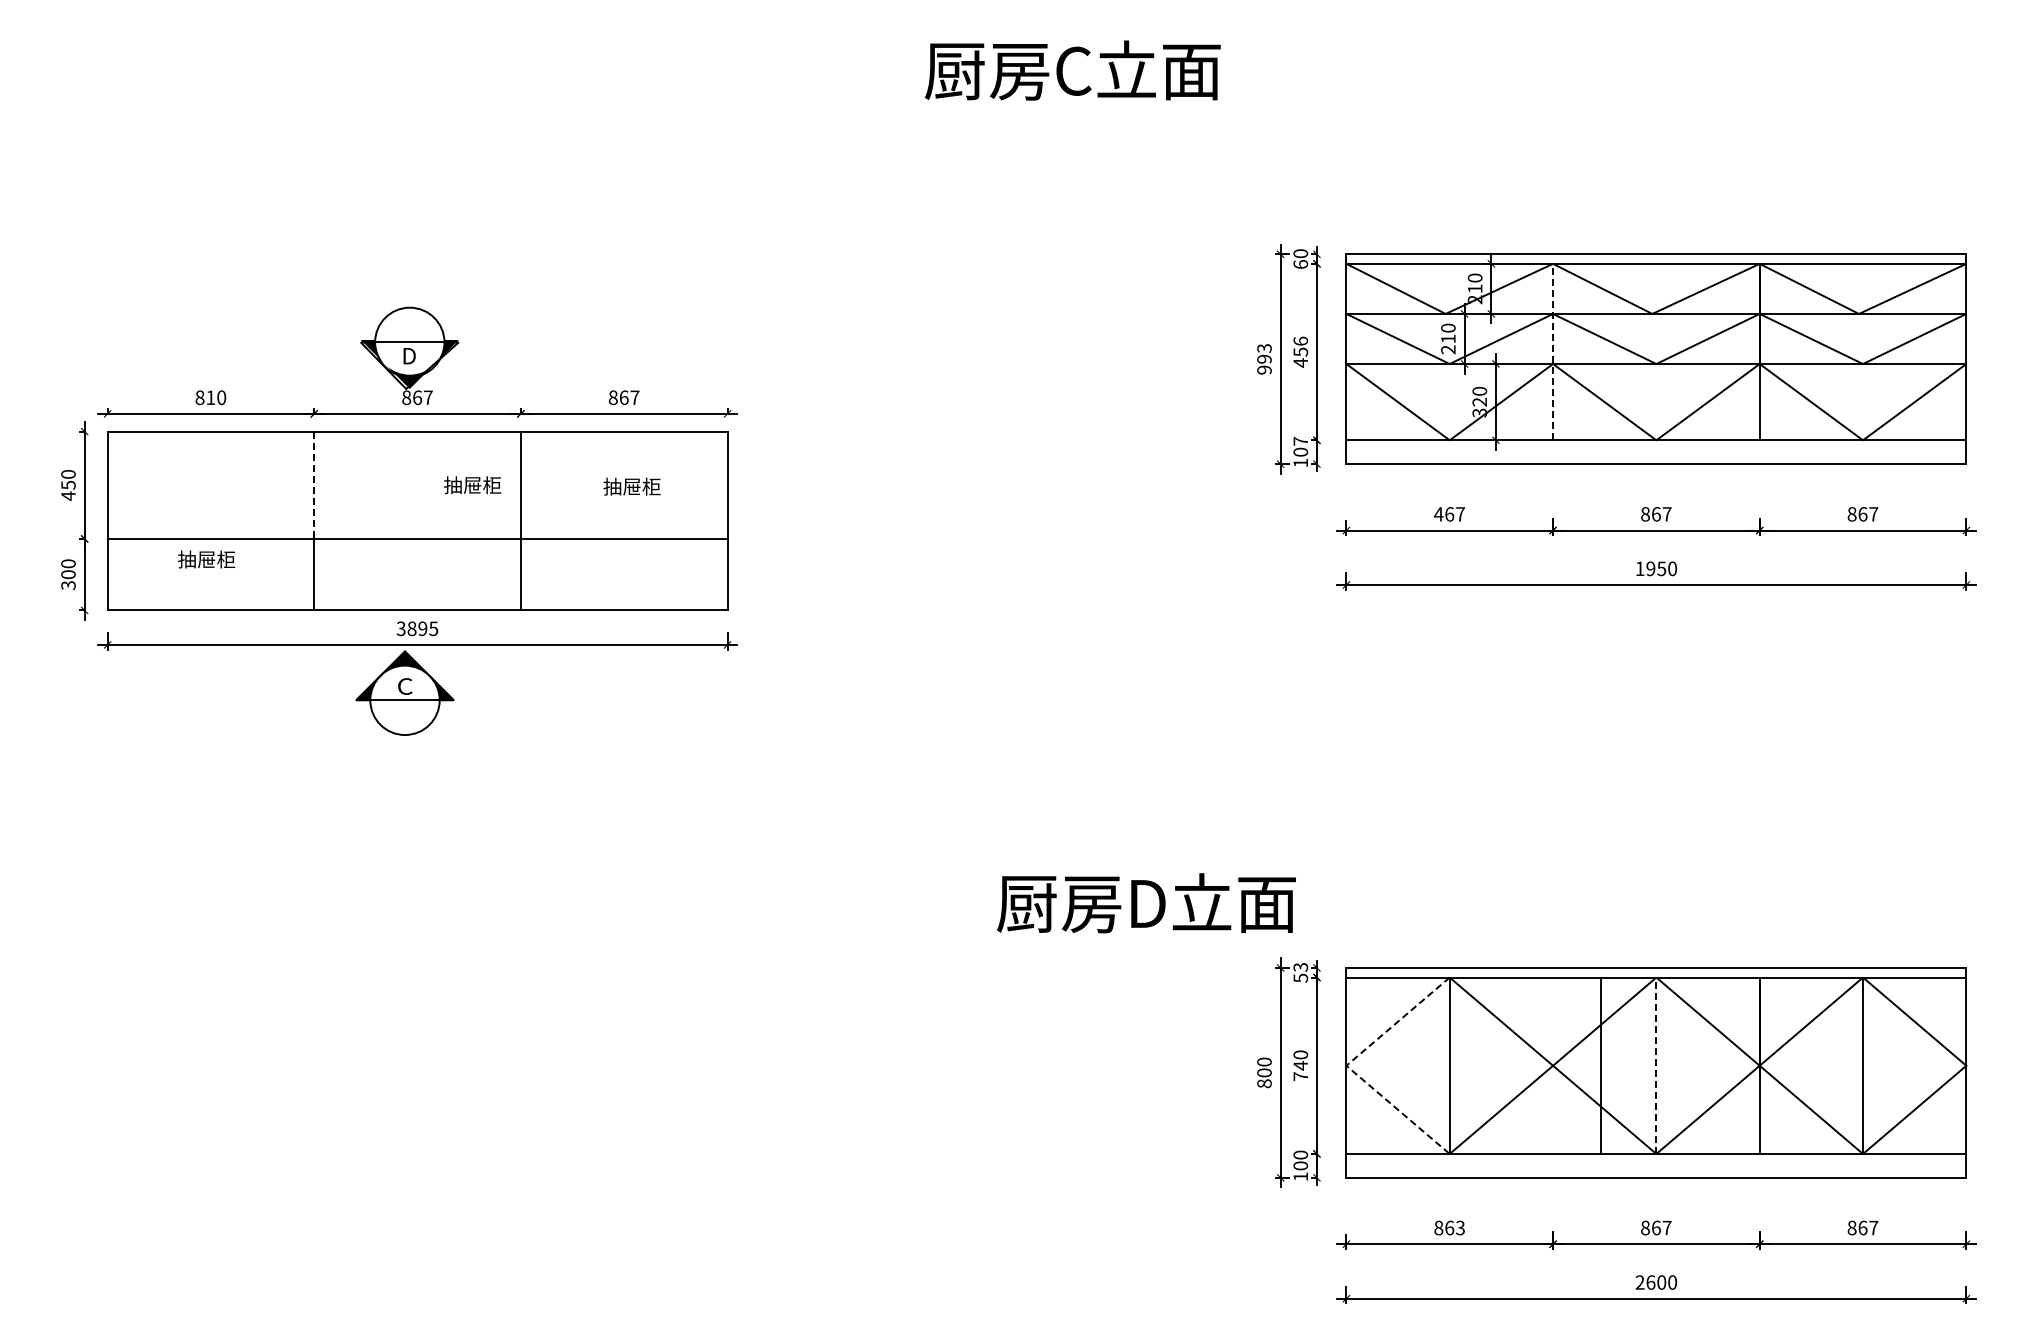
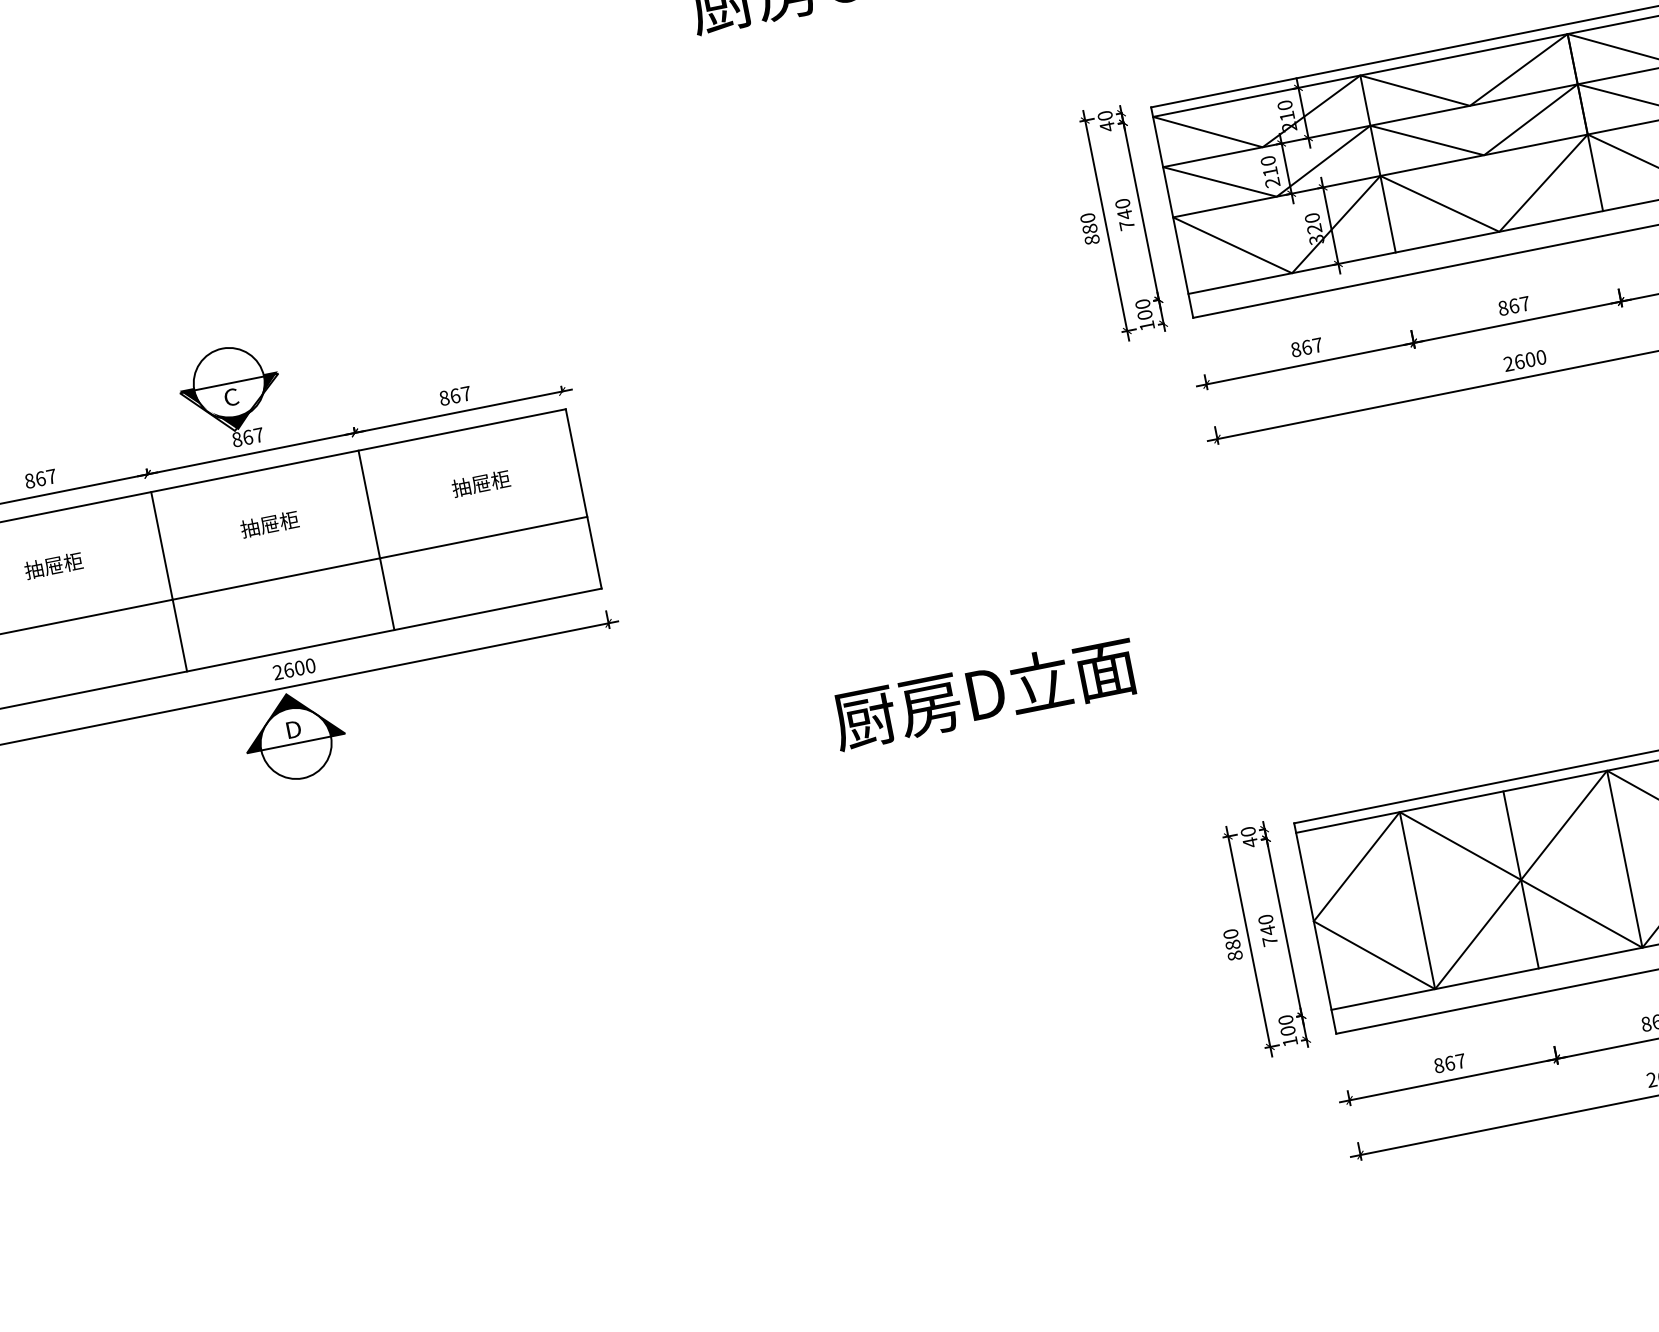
text: (1300, 264) -> (1107, 126), 60 -> 40
text: (1300, 351) -> (1124, 214), 456 -> 740
line: (1553, 351) -> (1378, 163), dashed -> solid
text: (409, 355) -> (231, 396), D -> C
text: (1264, 359) -> (1090, 229), 993 -> 880
text: (216, 397) -> (46, 477), 810 -> 867
text: (1300, 441) -> (1142, 304), 107 -> 100
line: (314, 485) -> (162, 546), dashed -> solid
text: (472, 485) -> (269, 524), moved
text: (1438, 514) -> (1295, 349), 467 -> 867
text: (206, 559) -> (53, 565), moved
text: (1650, 568) -> (1519, 361), 1950 -> 2600
text: (417, 628) -> (294, 668), 3895 -> 2600
text: (405, 686) -> (293, 729), C -> D
text: (1146, 903) -> (984, 693), moved
text: (1300, 973) -> (1249, 838), 53 -> 40
line: (1346, 1065) -> (1313, 921), dashed -> solid
line: (1601, 1065) -> (1521, 879), moved
line: (1656, 1065) -> (1624, 858), dashed -> solid
text: (1264, 1072) -> (1232, 944), 800 -> 880
text: (1460, 1227) -> (1460, 1060), 863 -> 867

